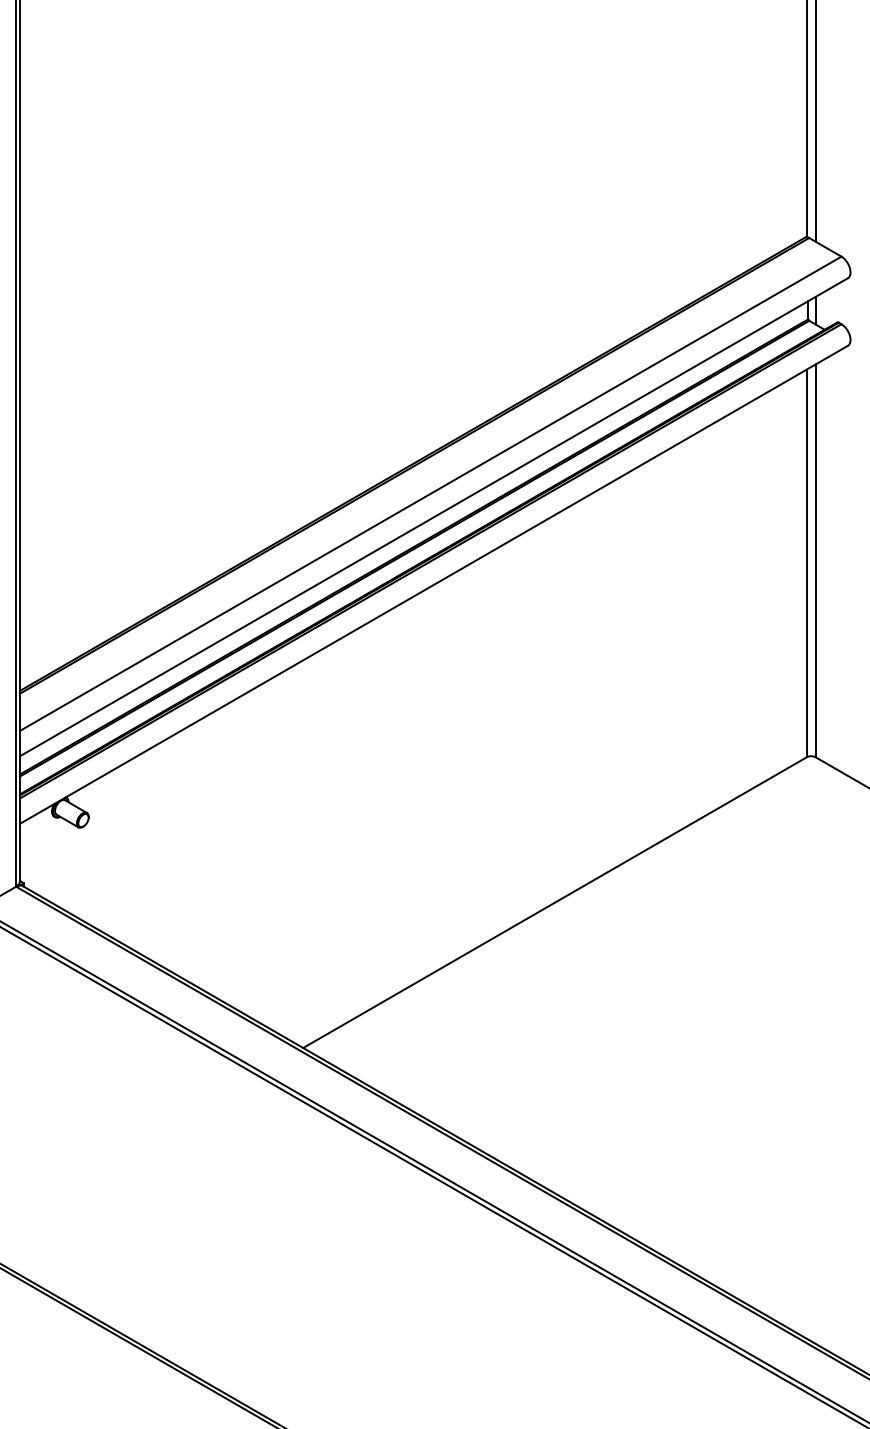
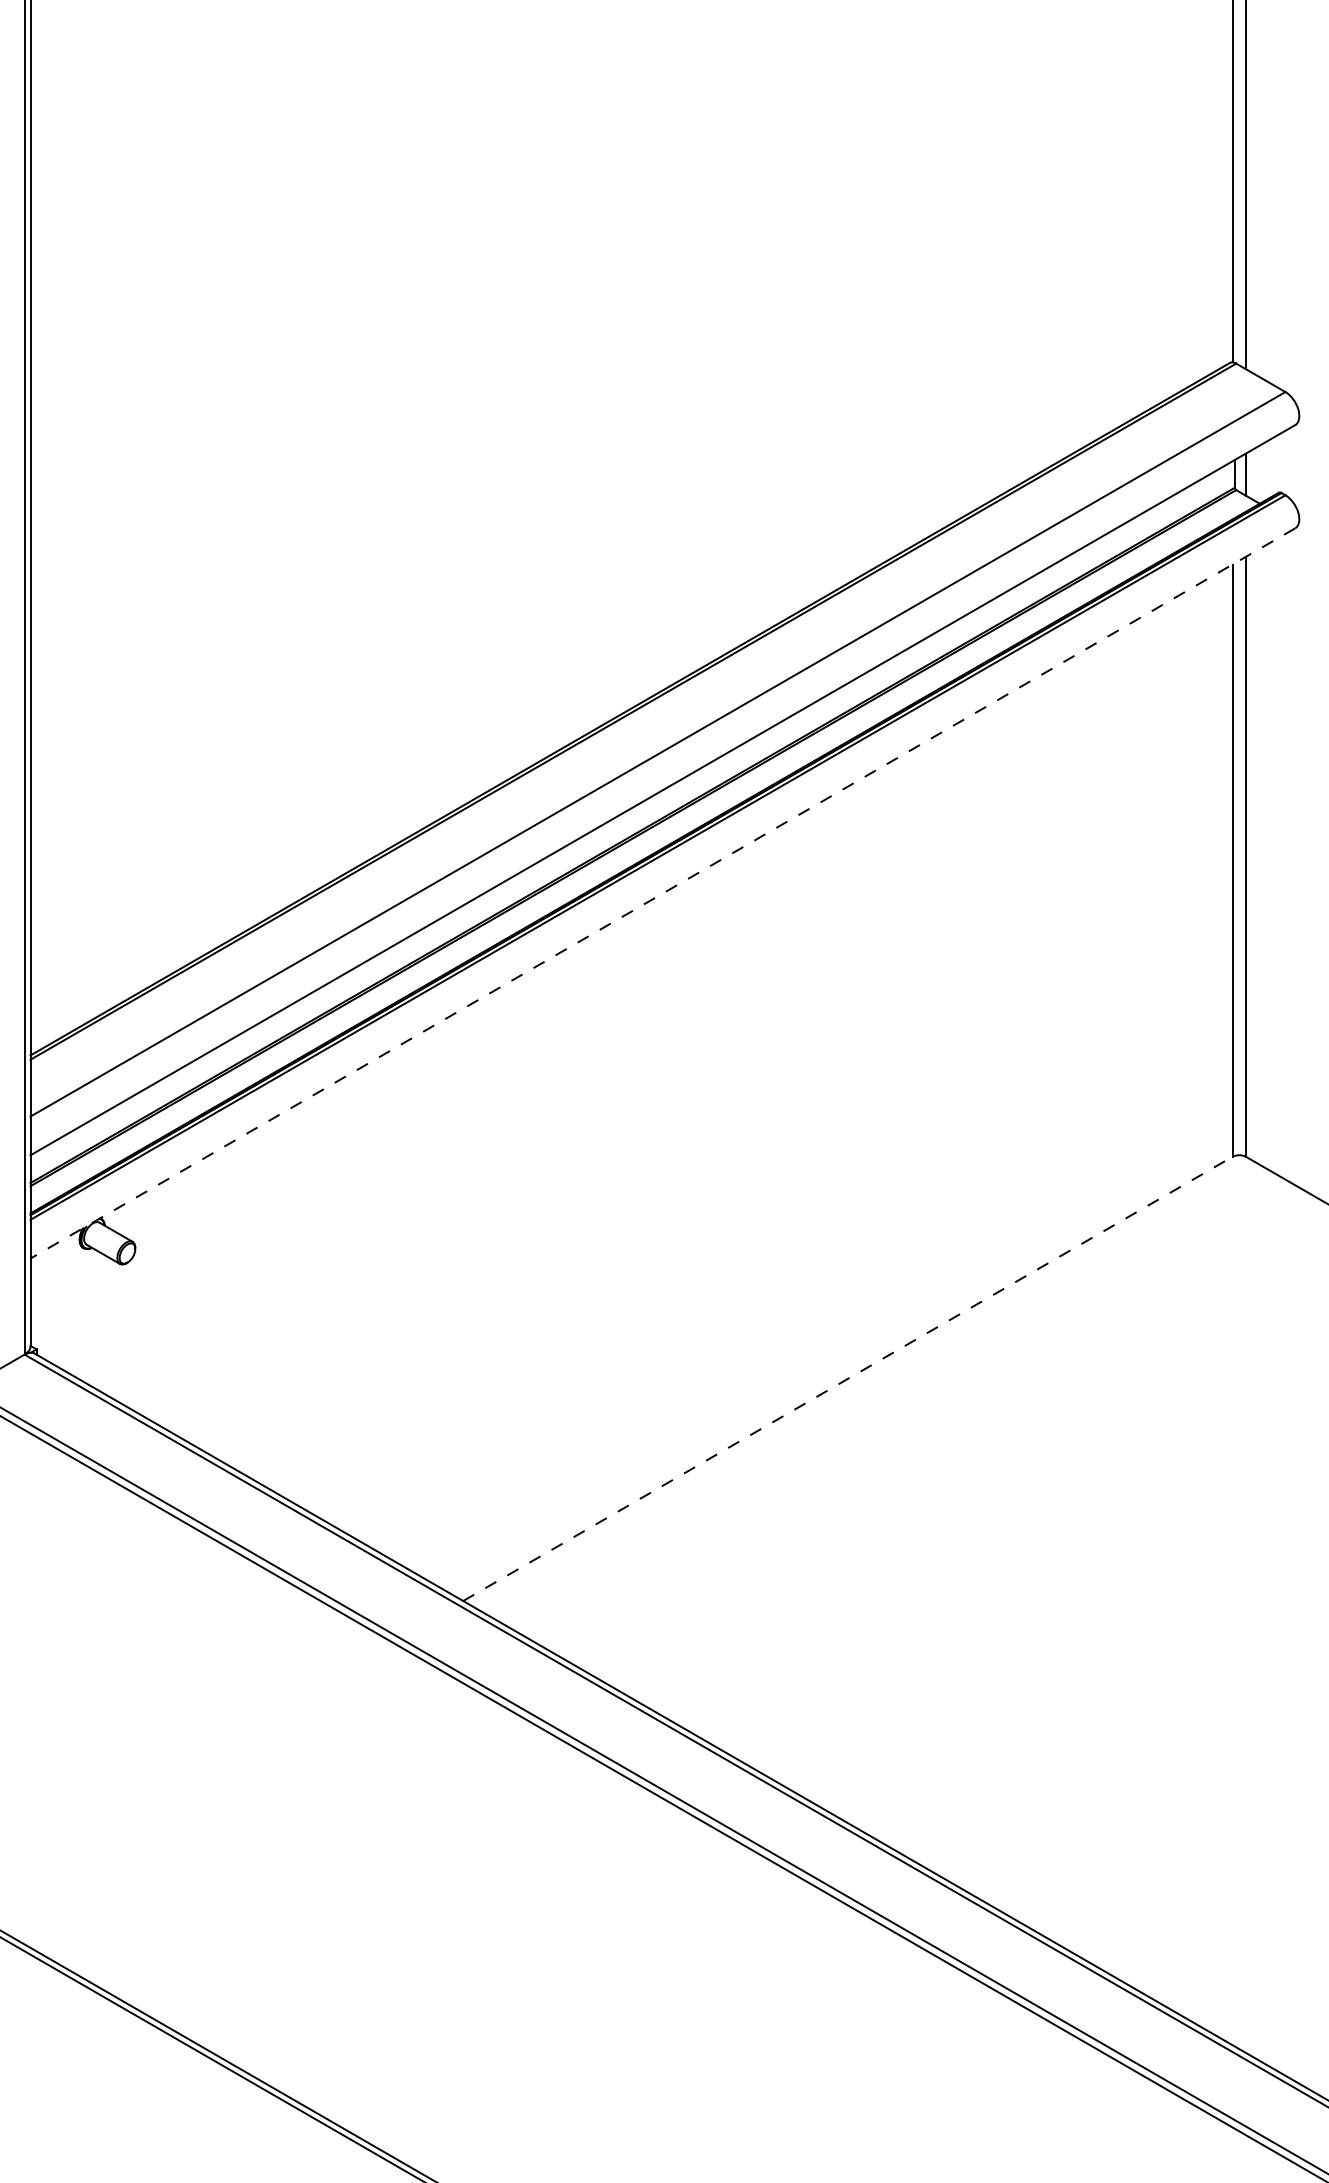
line: (433, 584) -> (662, 892), solid -> dashed
line: (555, 902) -> (848, 1378), solid -> dashed

